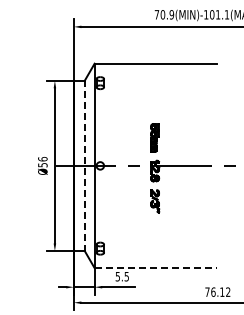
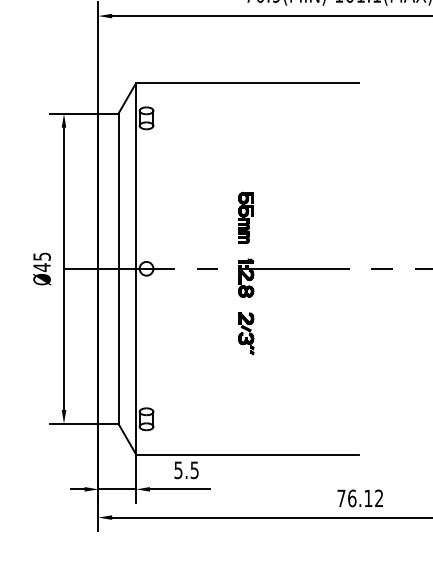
text: (42, 161) -> (41, 260), Ø56 -> Ø45
line: (85, 165) -> (119, 268), dashed -> solid
line: (156, 268) -> (248, 455), dashed -> solid

